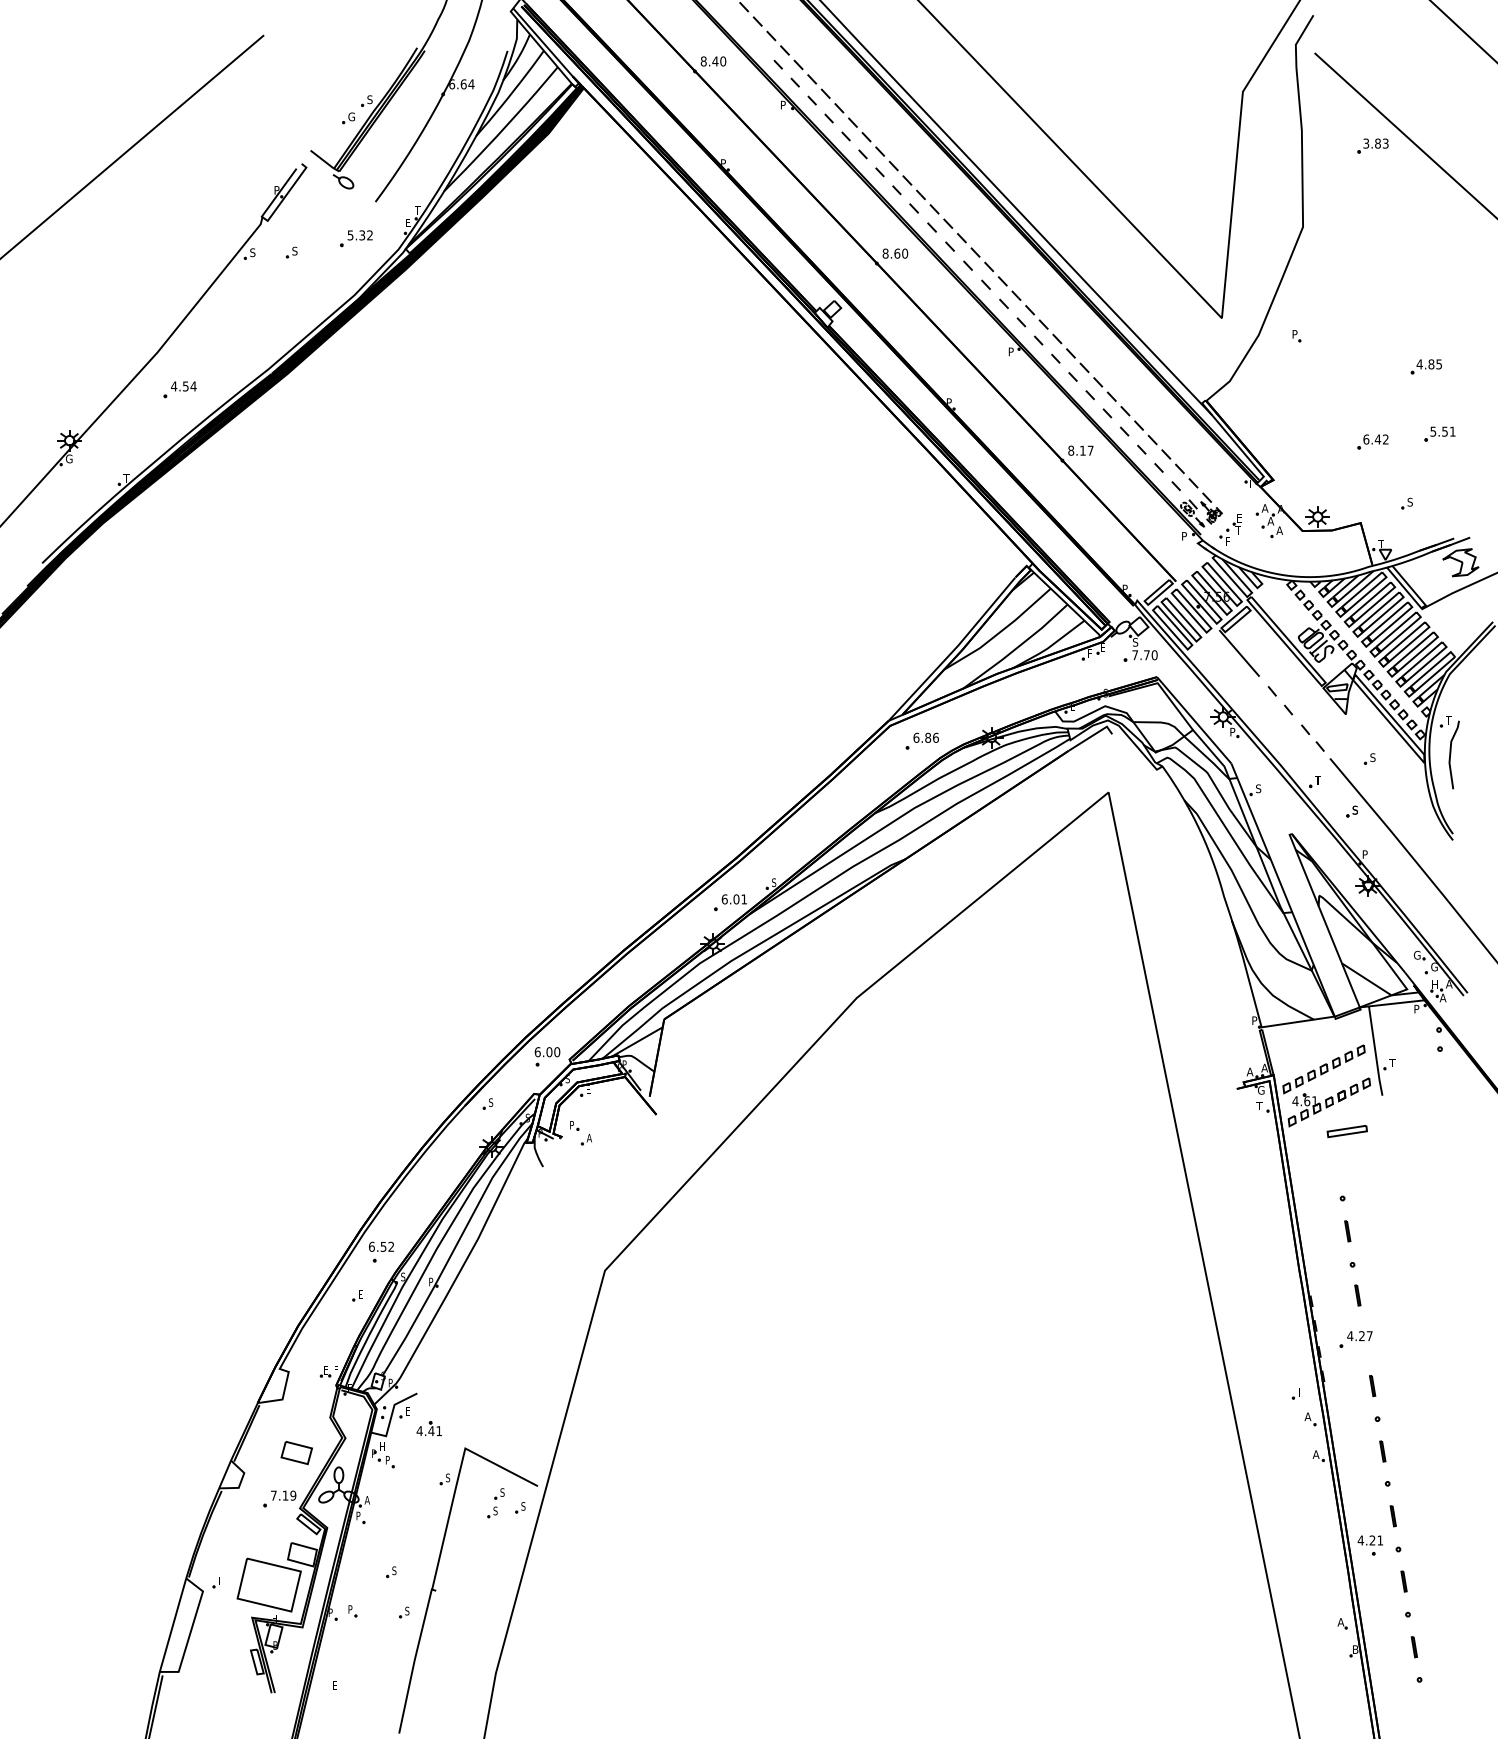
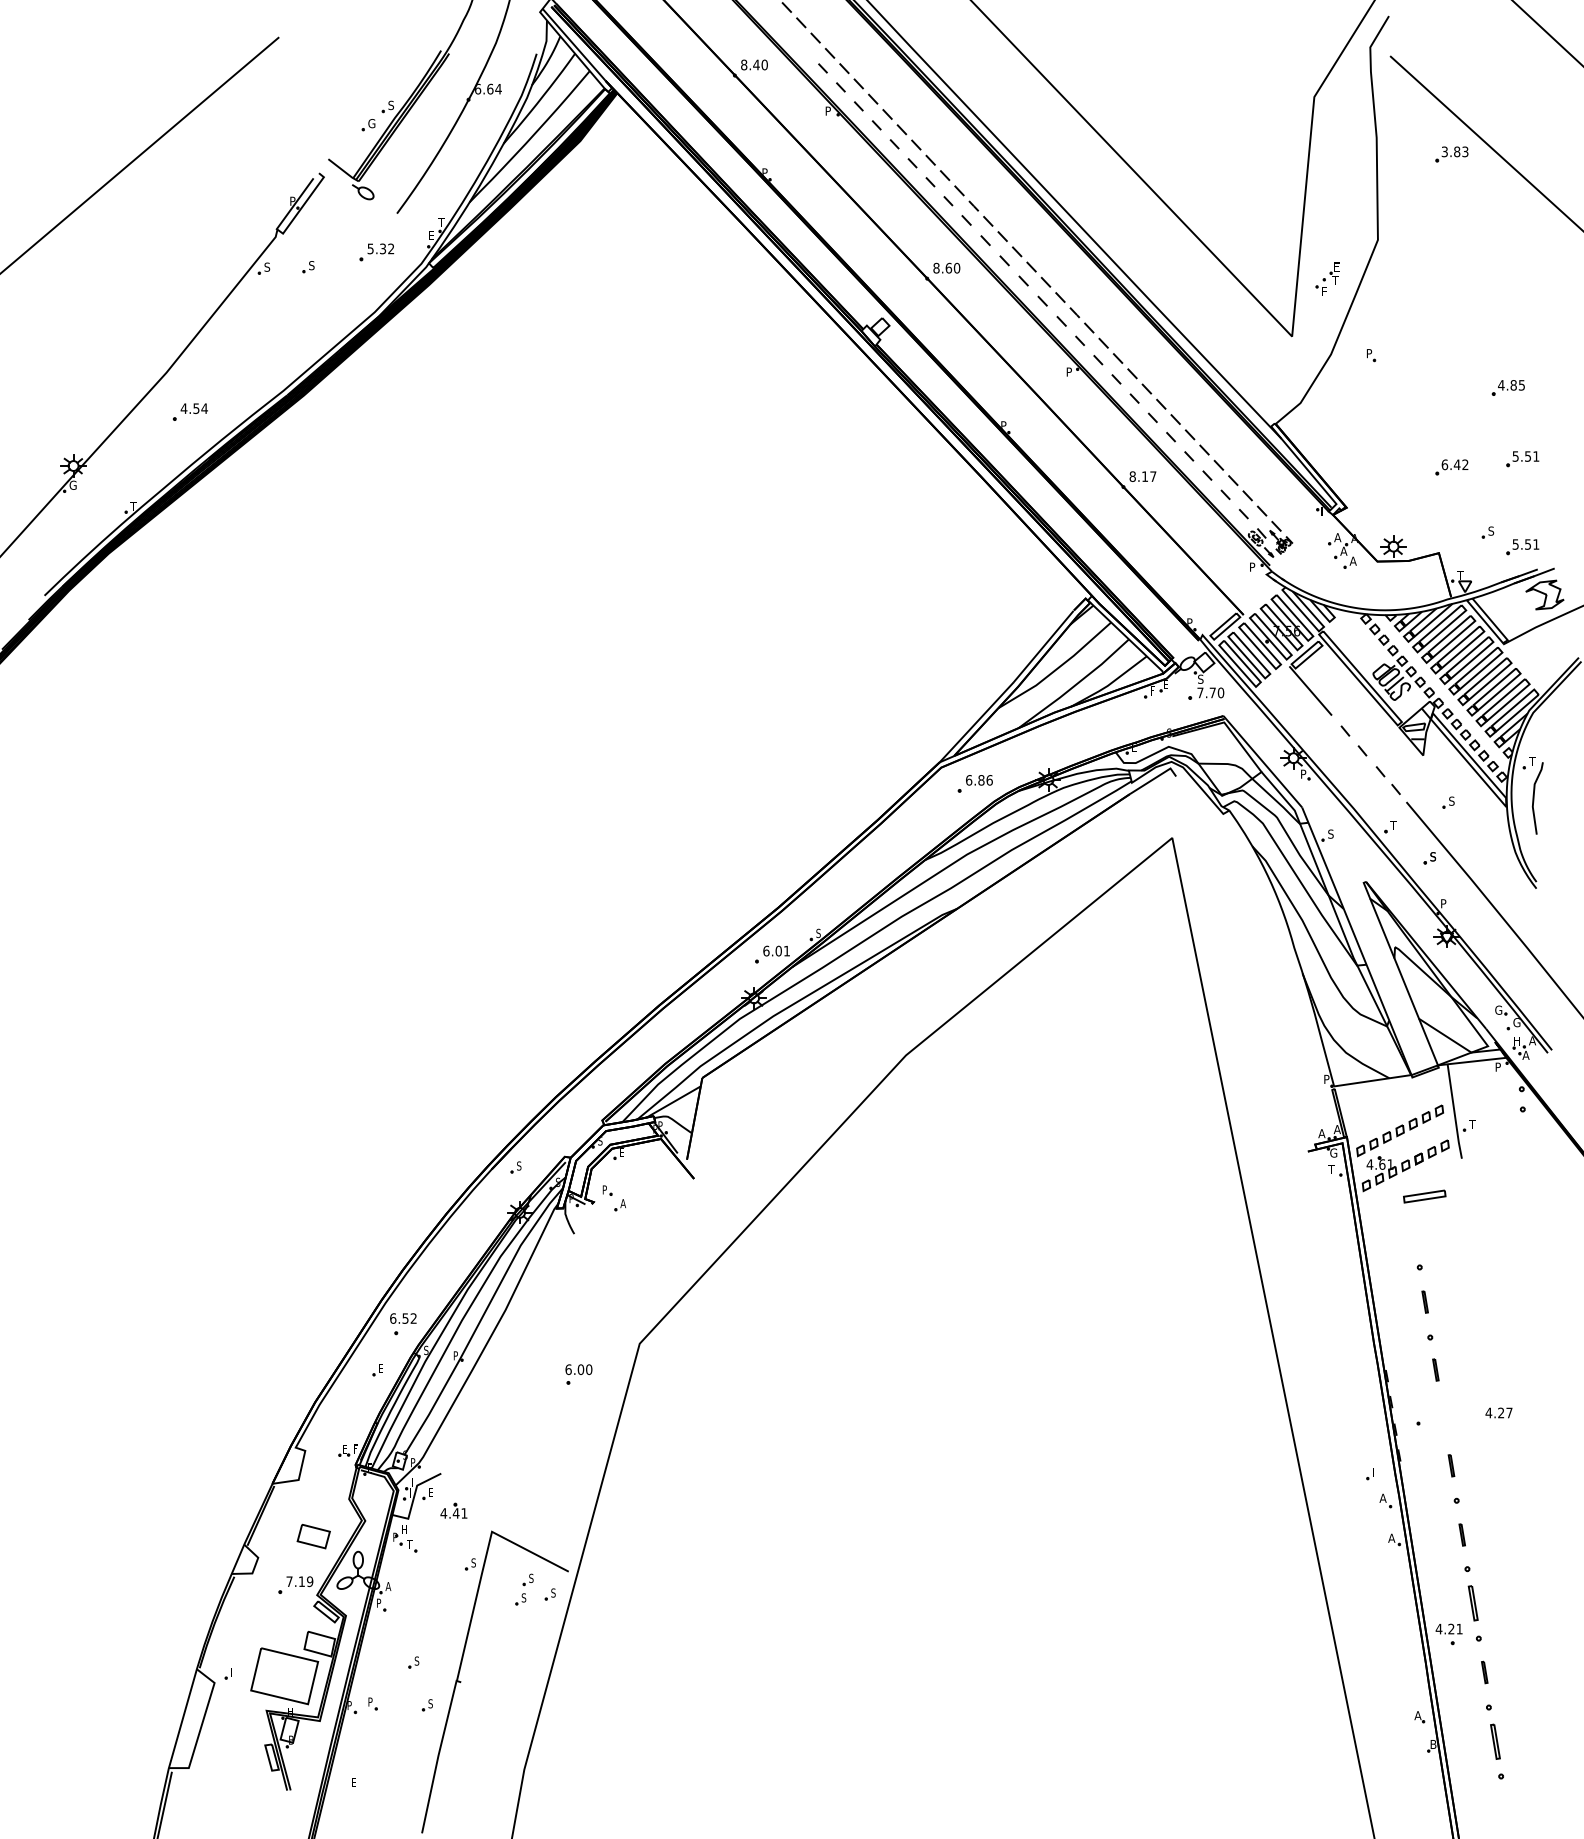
part: (1439, 517) -> (1522, 547), added
part: (1230, 530) -> (1327, 279), moved
part: (547, 1056) -> (578, 1374), moved
text: (1359, 1335) -> (1498, 1412), moved
text: (387, 1459) -> (409, 1543), P -> T
part: (1393, 1516) -> (1473, 1603), size x1.6
part: (1414, 1646) -> (1495, 1741), size x1.6

